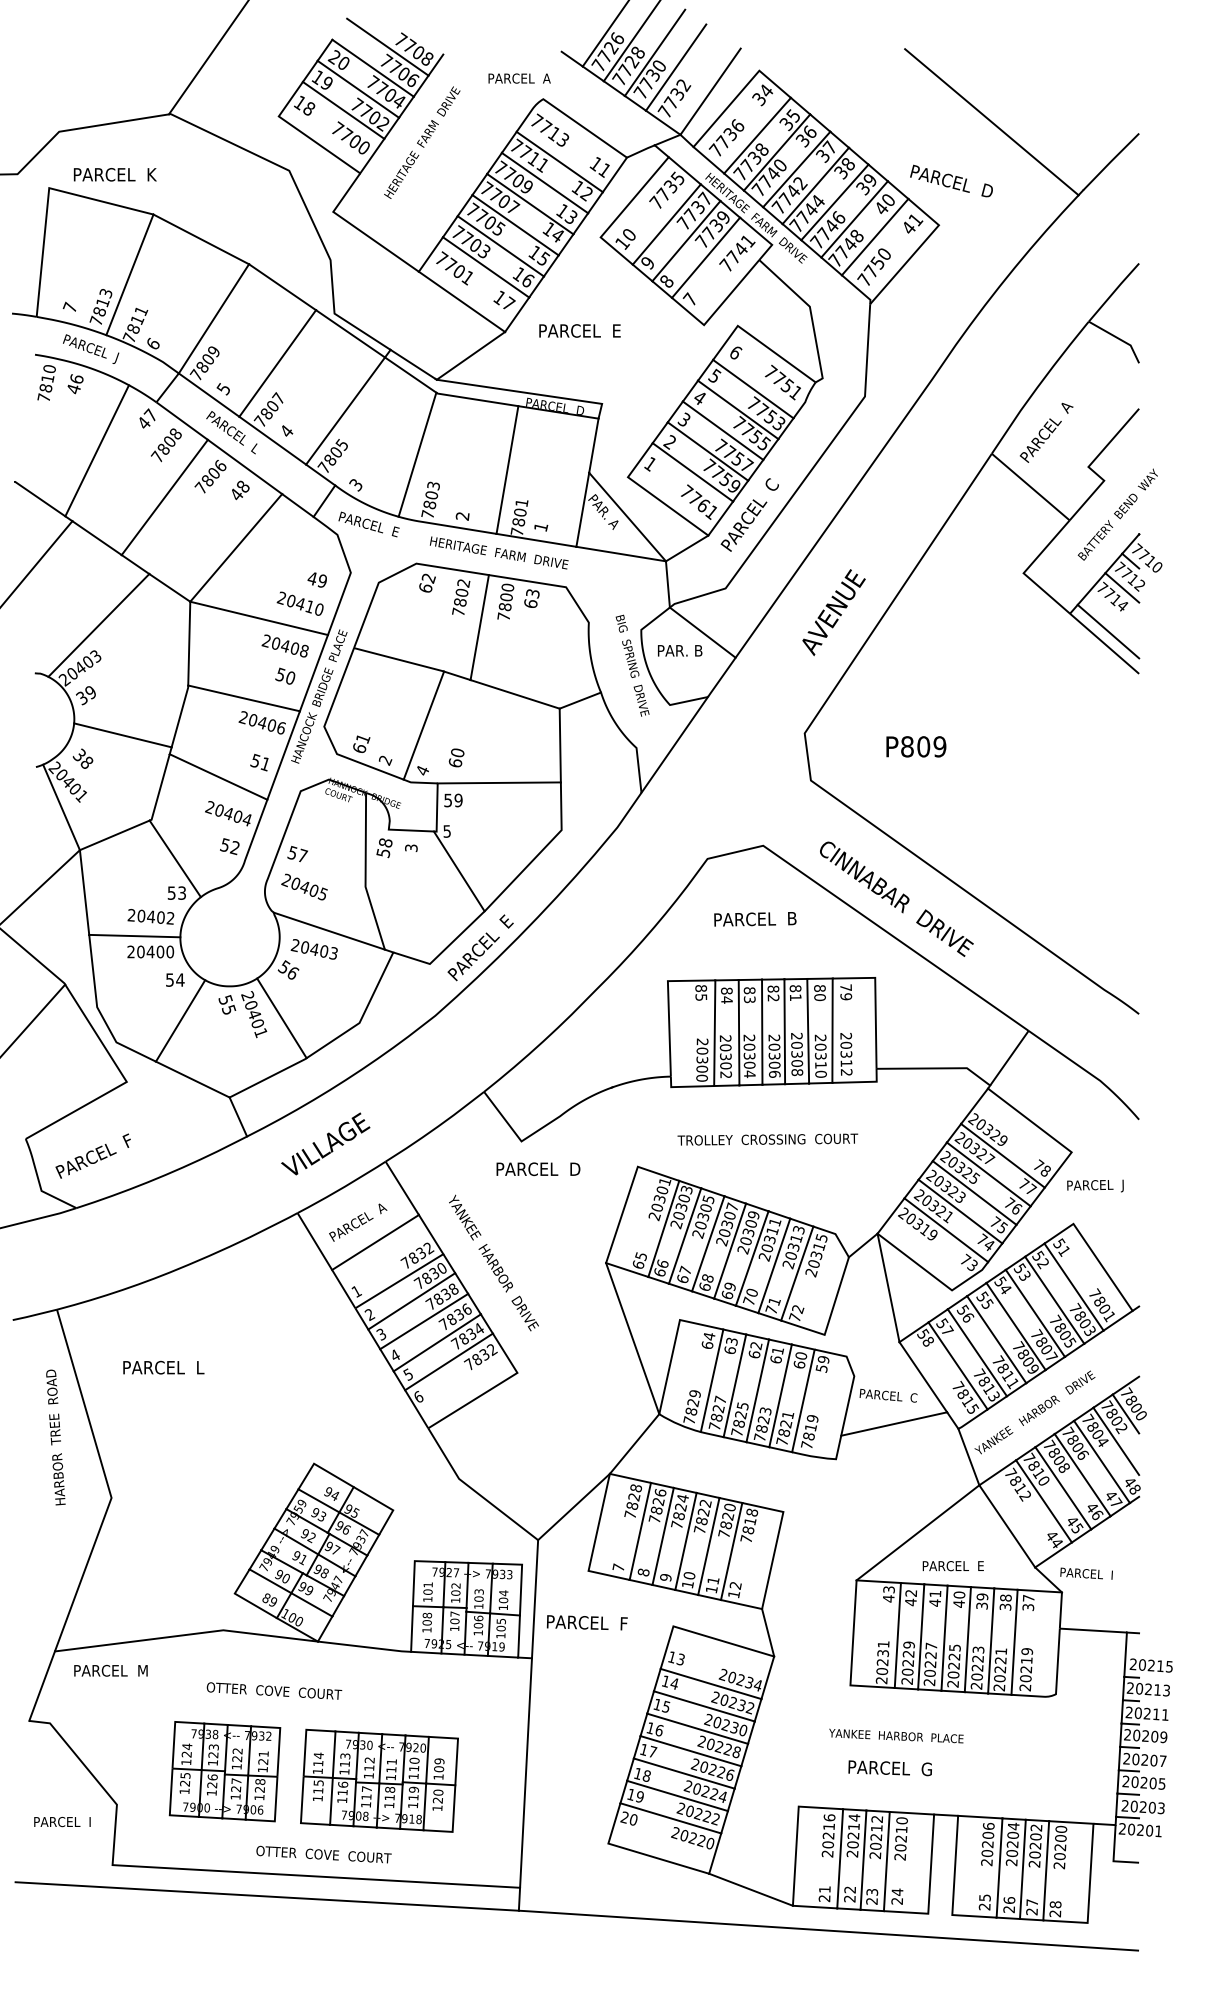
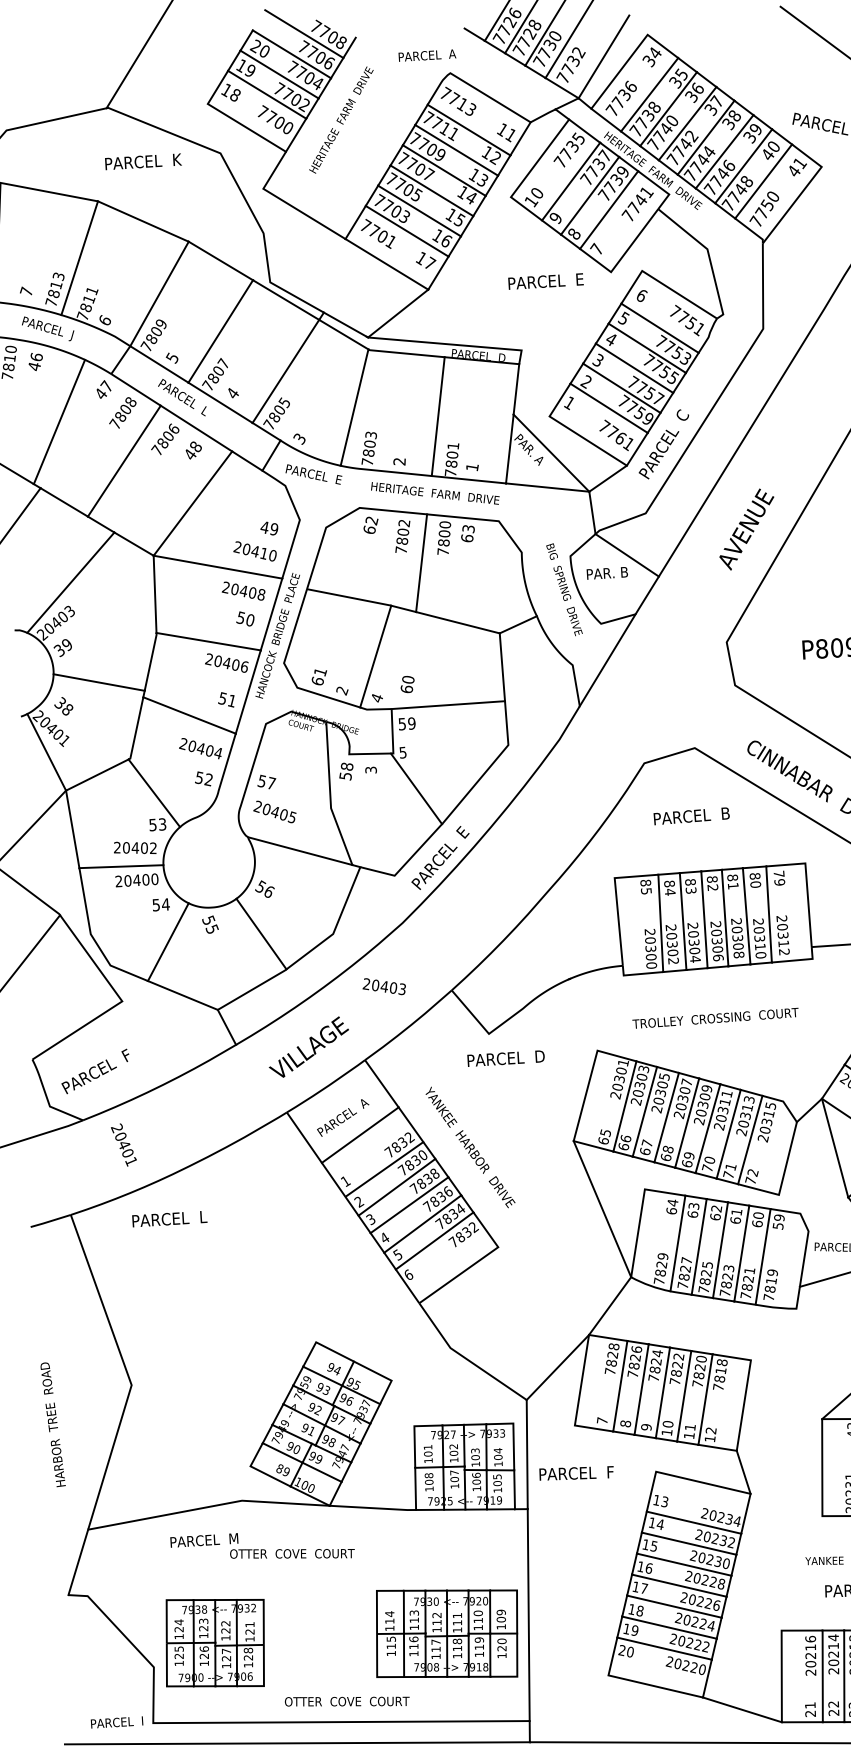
text: (114, 174) -> (142, 161), moved
text: (579, 330) -> (545, 281), moved
text: (313, 949) -> (383, 986), moved
text: (254, 1014) -> (124, 1144), moved
text: (163, 1367) -> (169, 1218), moved
text: (55, 1437) -> (52, 1424), moved
text: (110, 1670) -> (203, 1540), moved
part: (224, 1771) -> (214, 1643), moved
part: (379, 1780) -> (447, 1633), moved
text: (62, 1822) -> (117, 1722), moved

